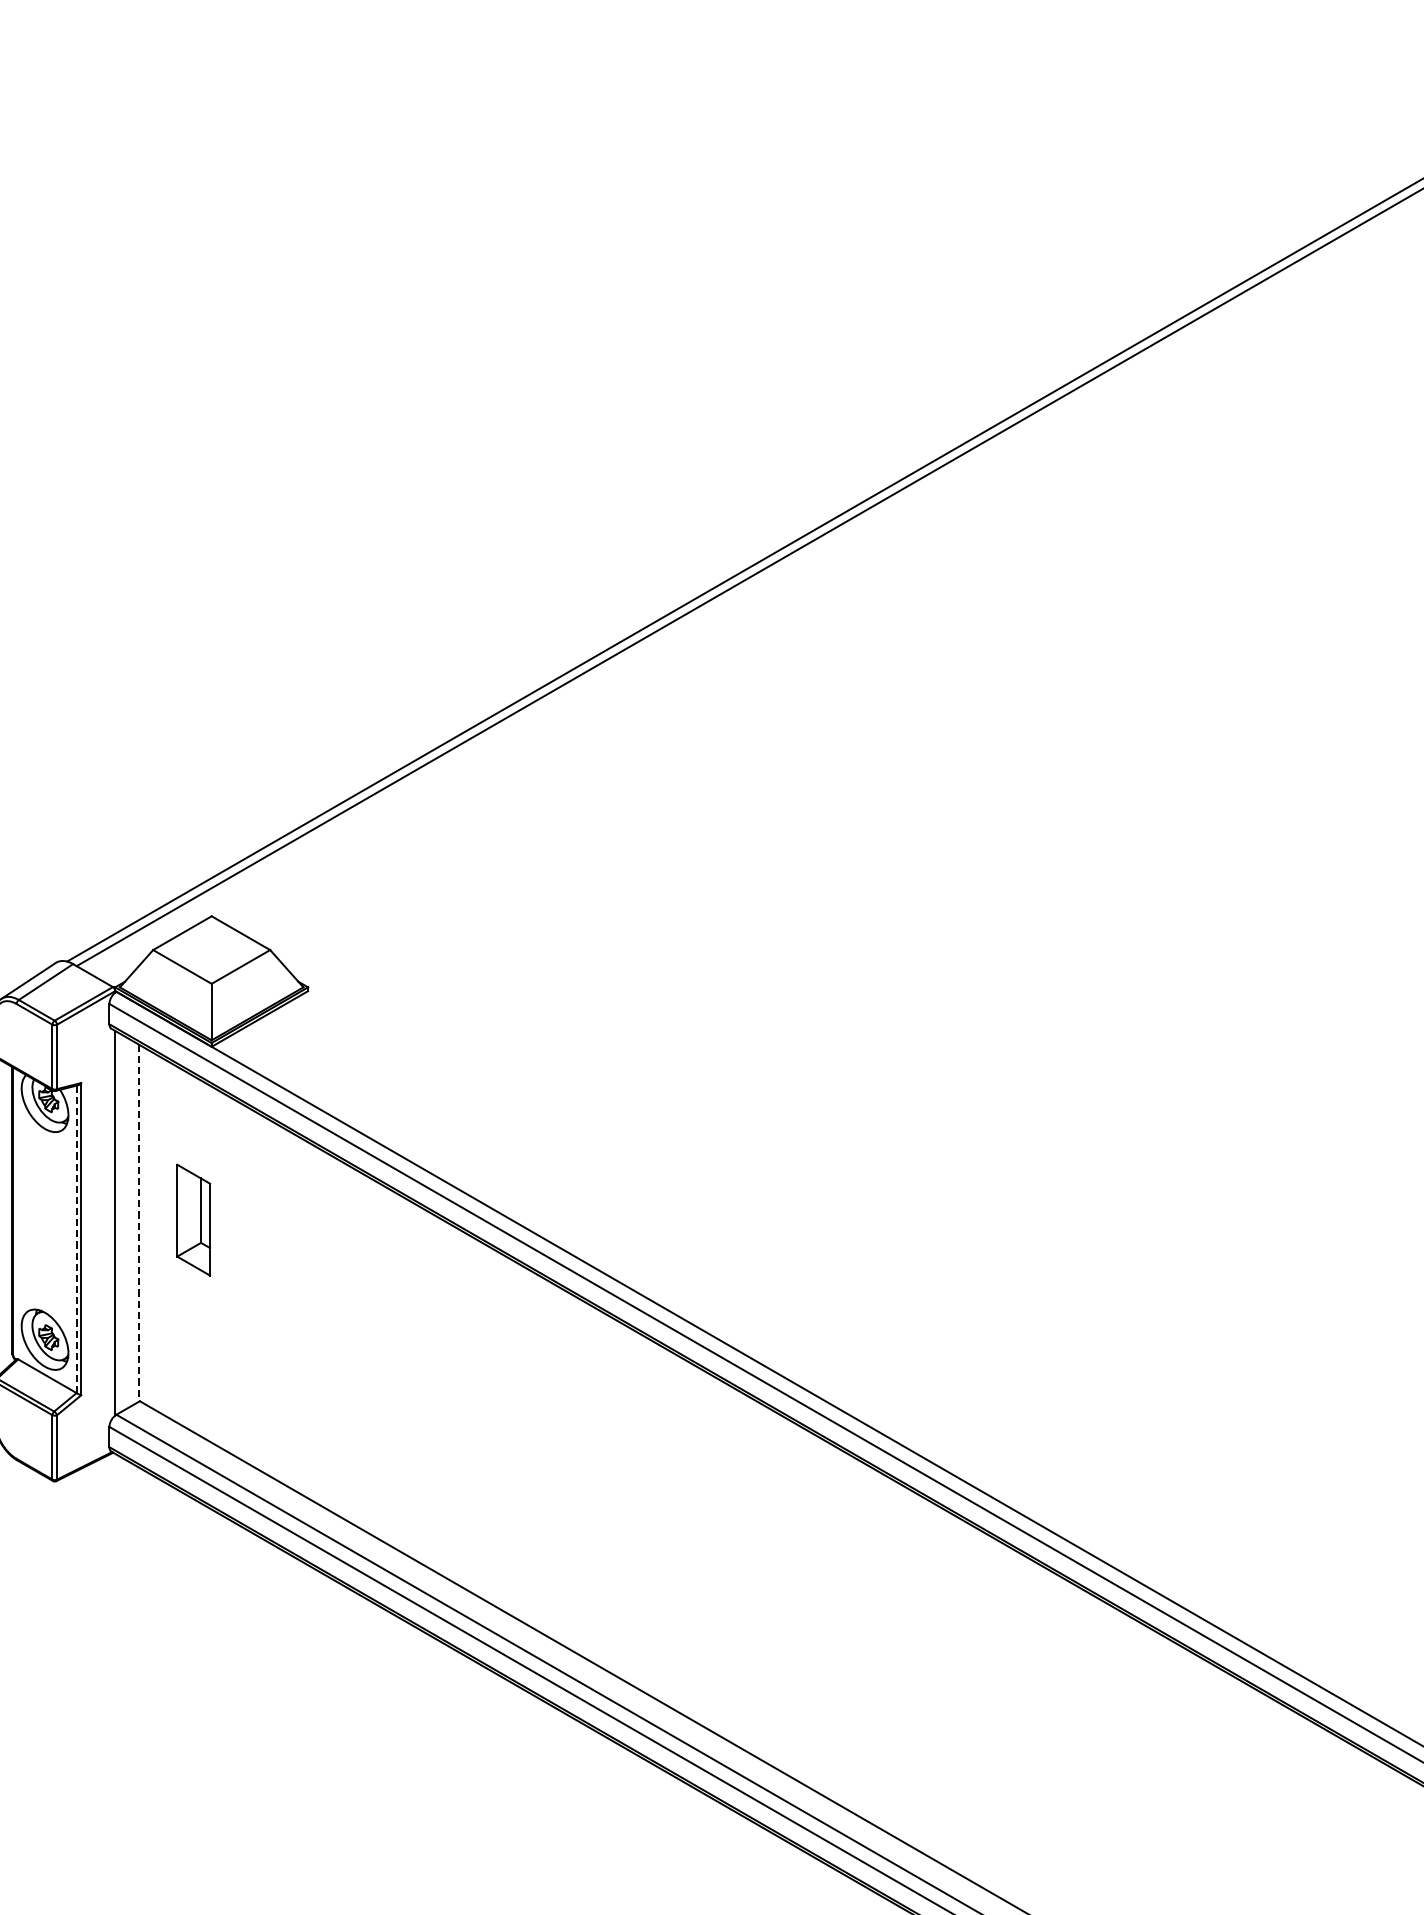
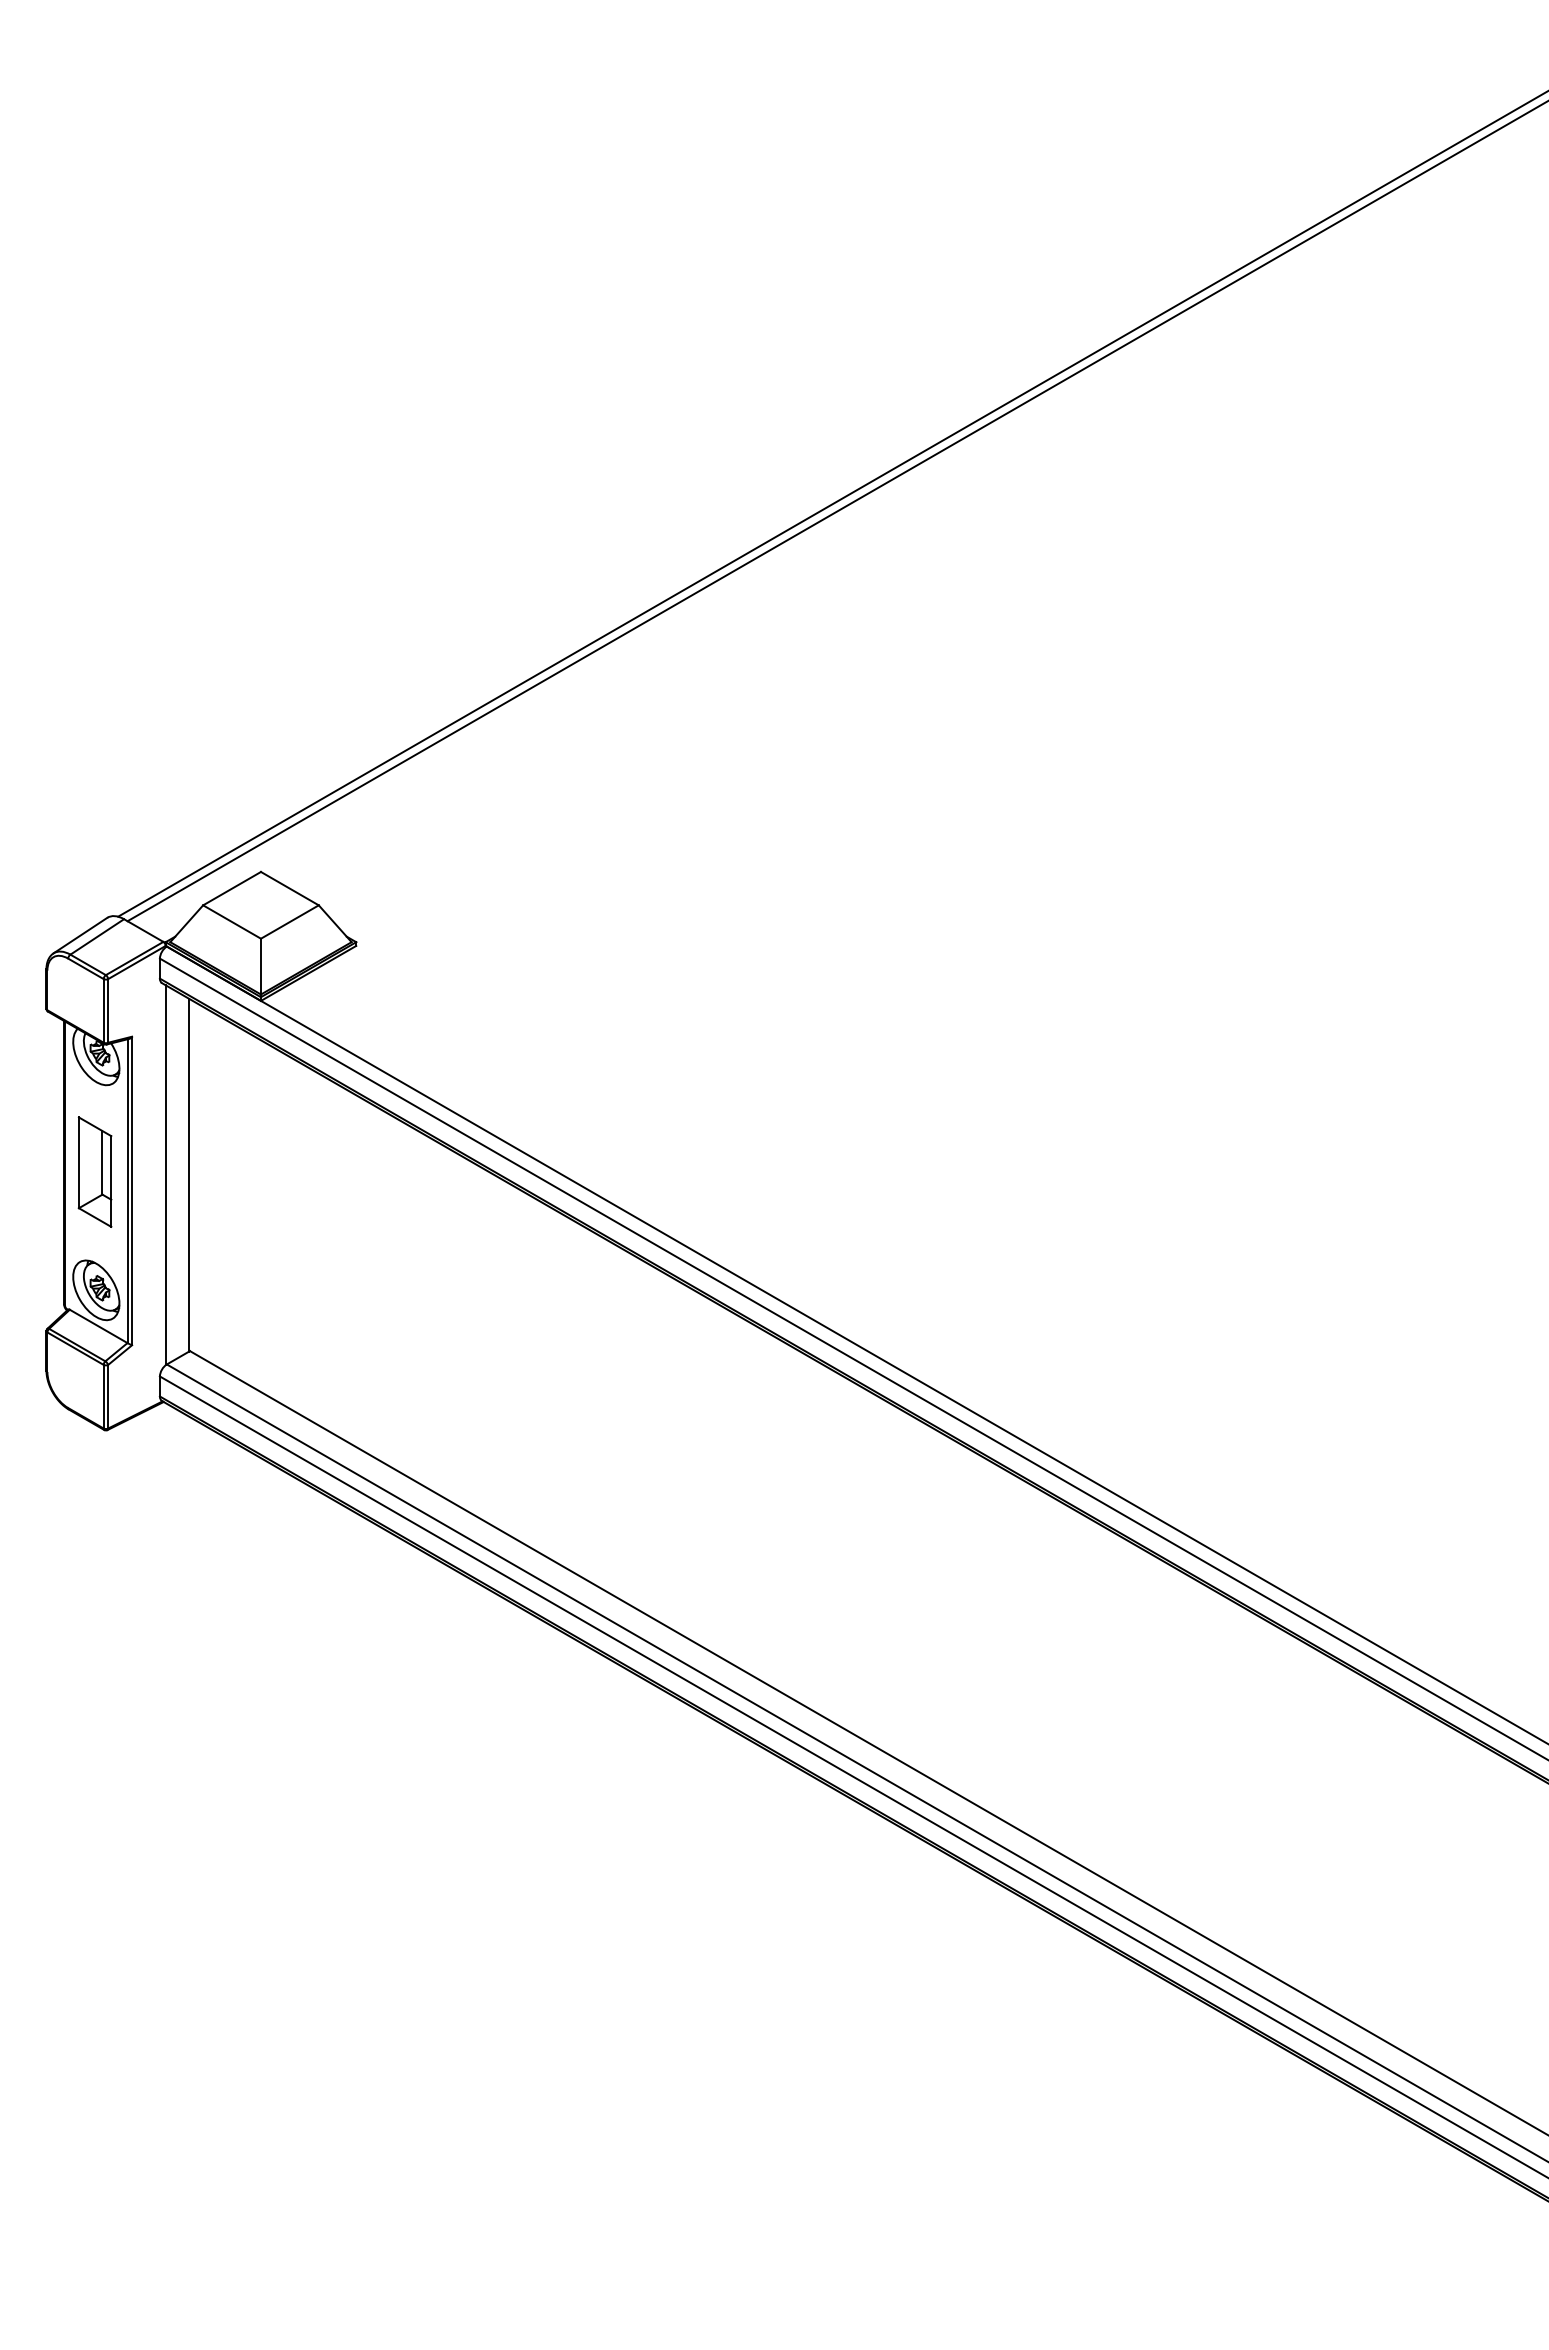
part: (192, 1219) -> (94, 1171), moved
line: (138, 1223) -> (188, 1175), dashed -> solid
line: (76, 1239) -> (127, 1191), dashed -> solid

